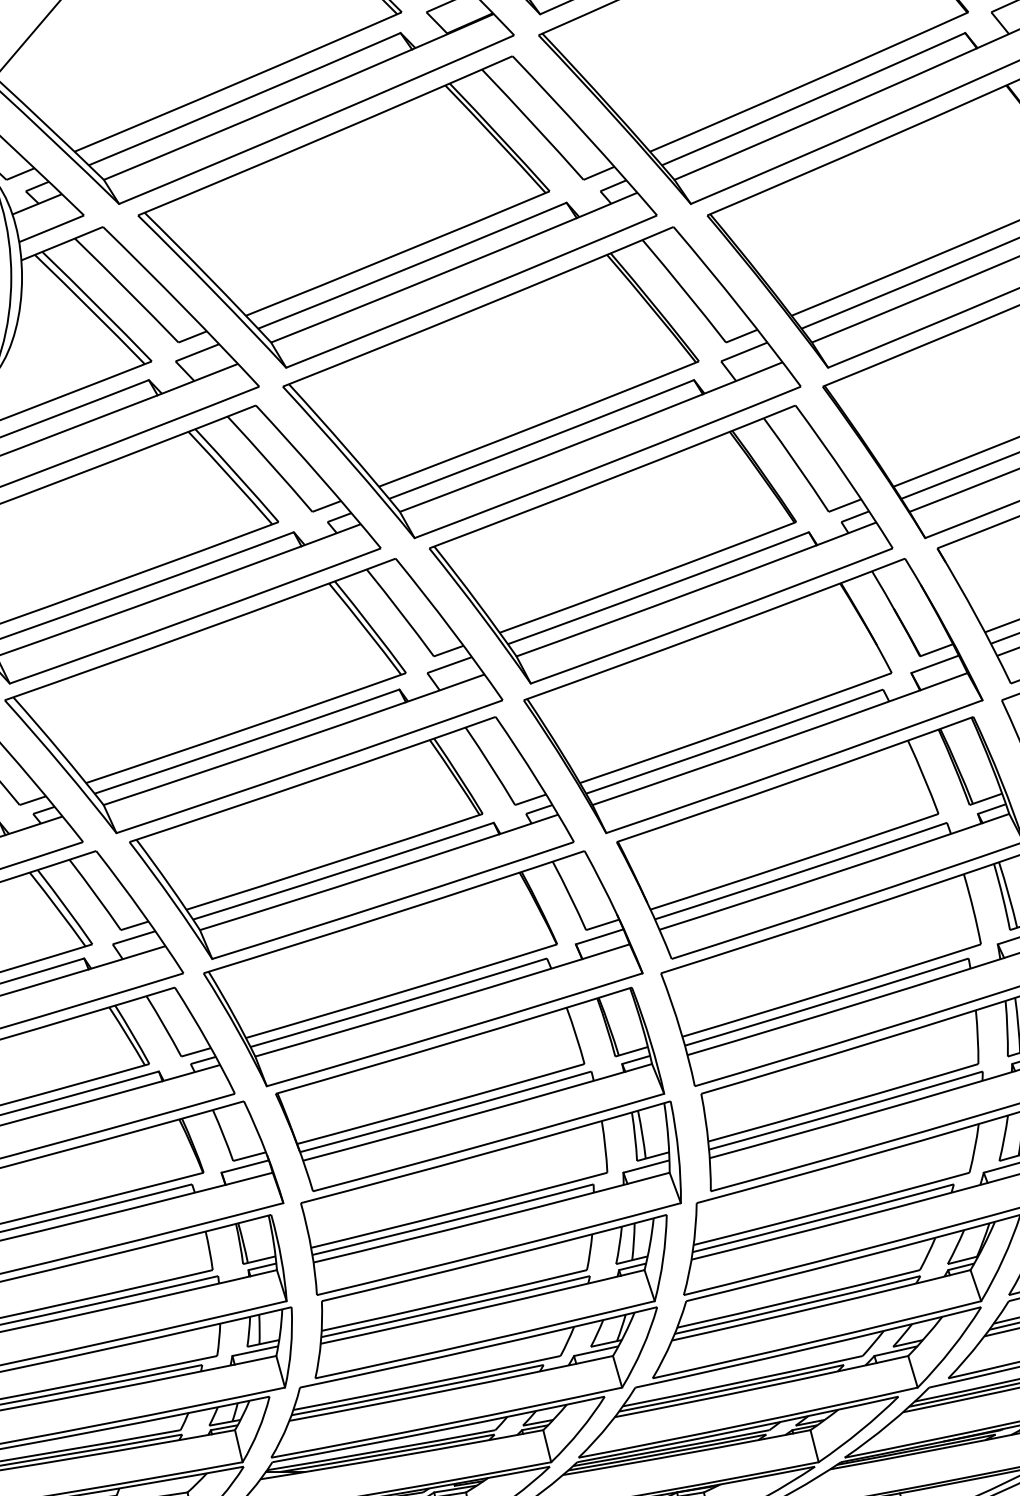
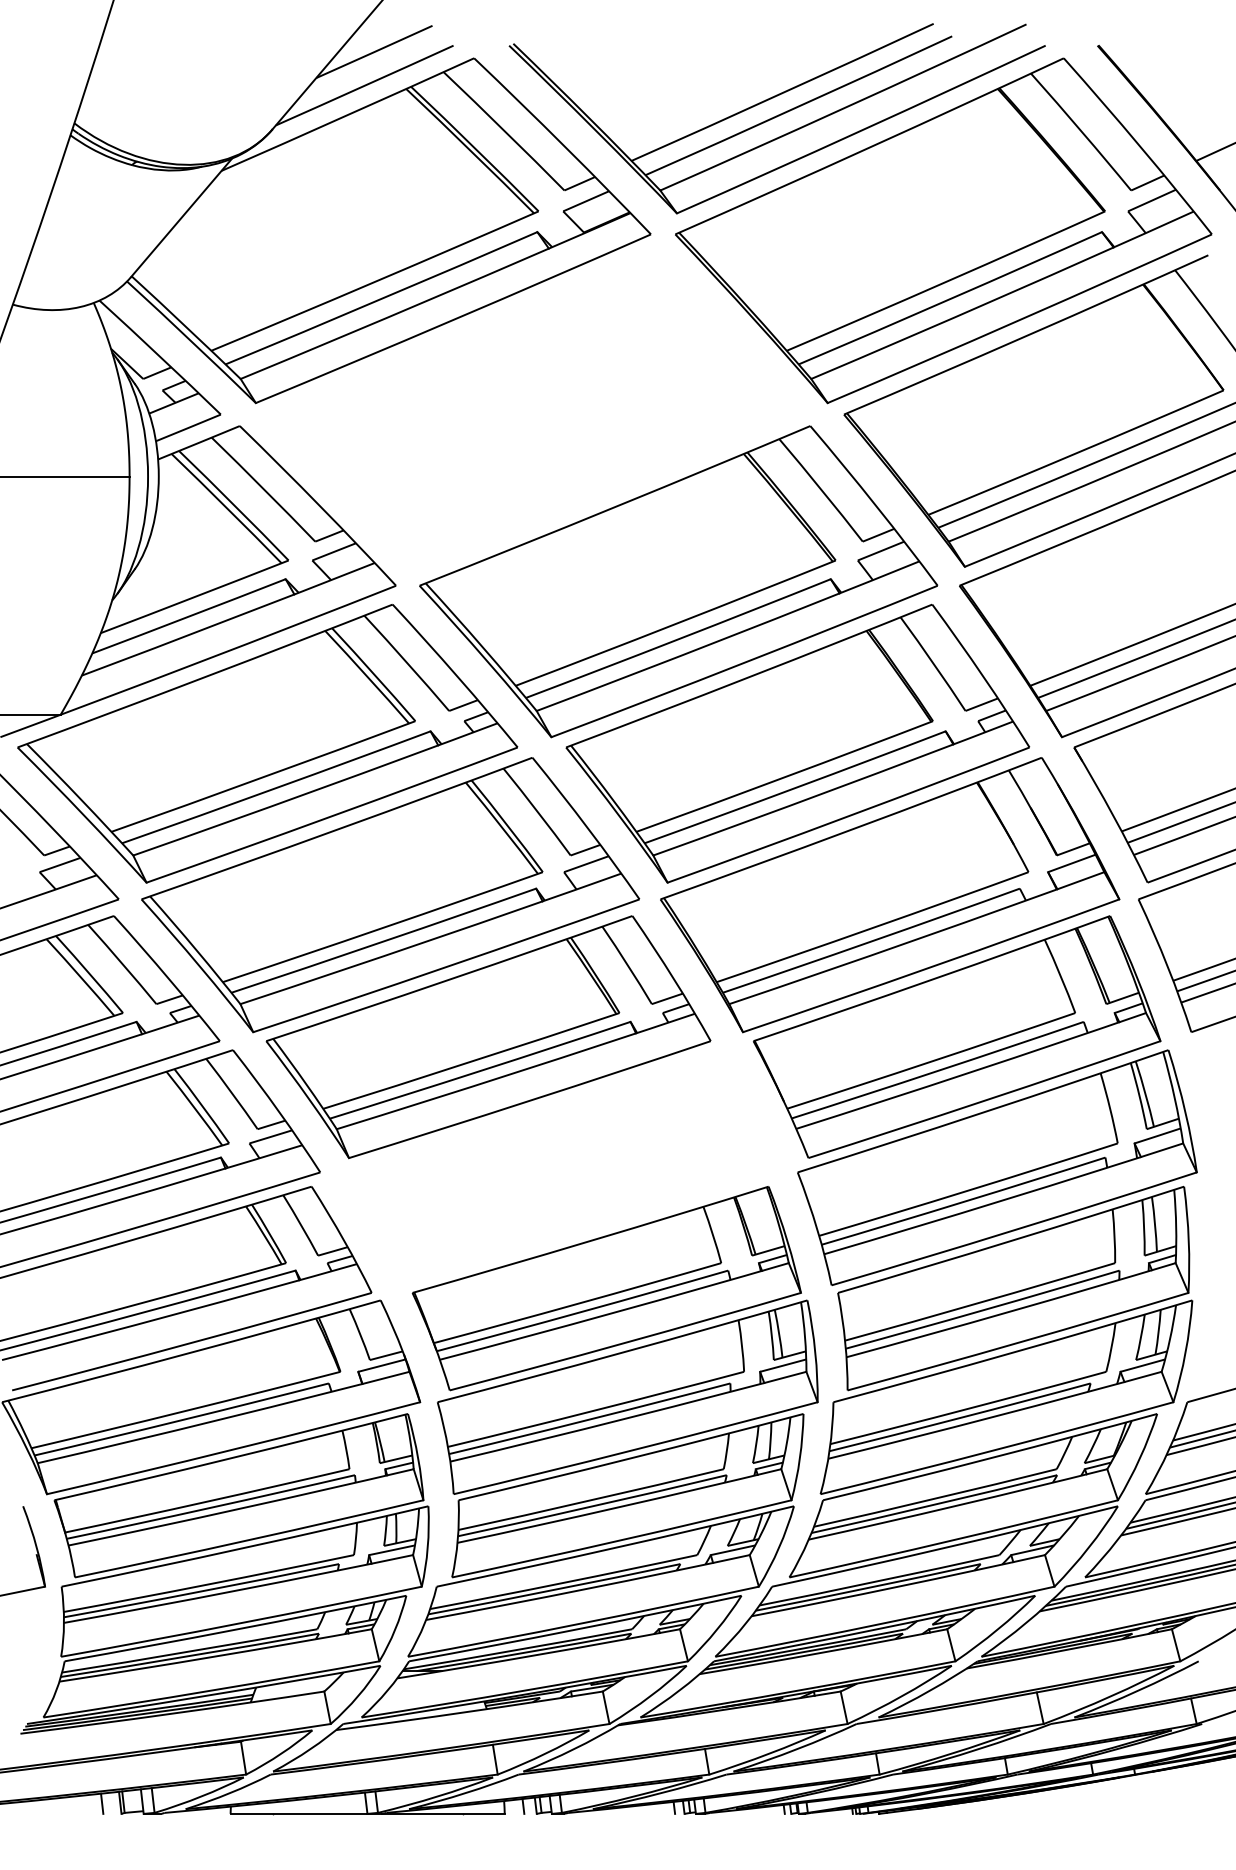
part: (397, 211) -> (534, 410), removed
part: (423, 968) -> (560, 1167), removed

